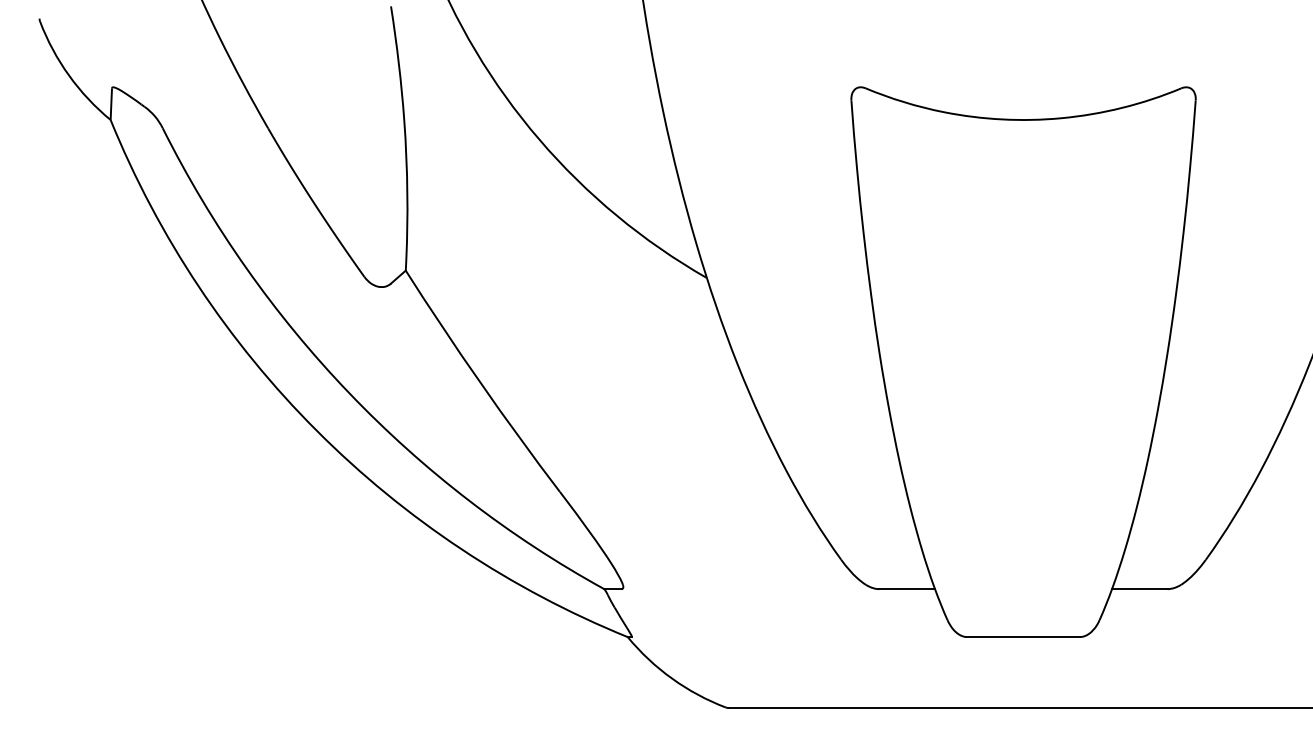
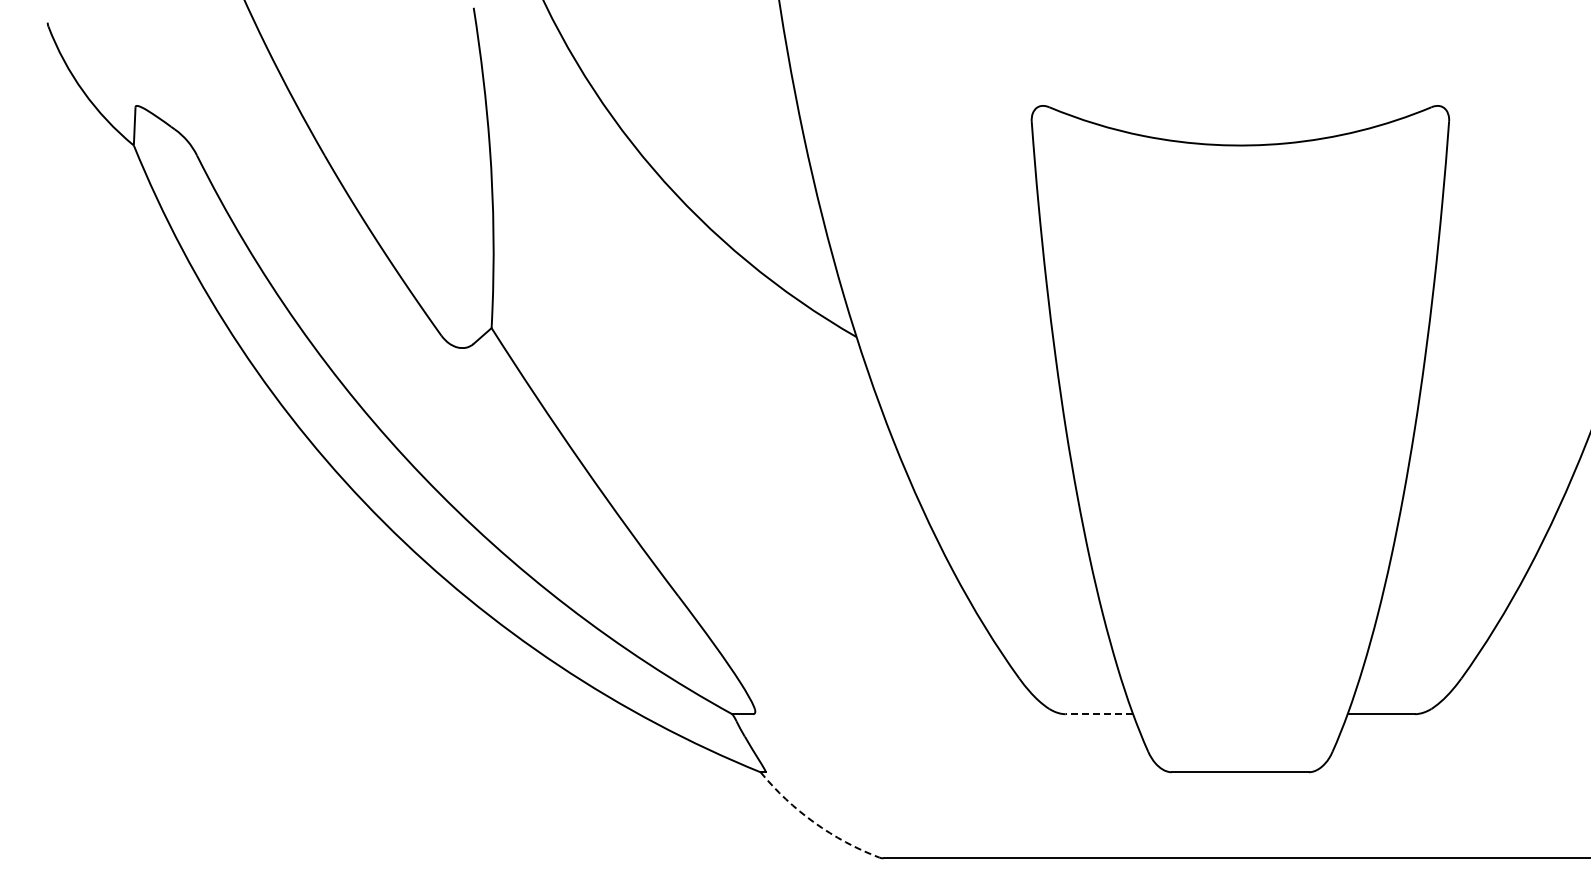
line: (907, 589) -> (1099, 714), solid -> dashed
arc: (672, 678) -> (814, 822), solid -> dashed

